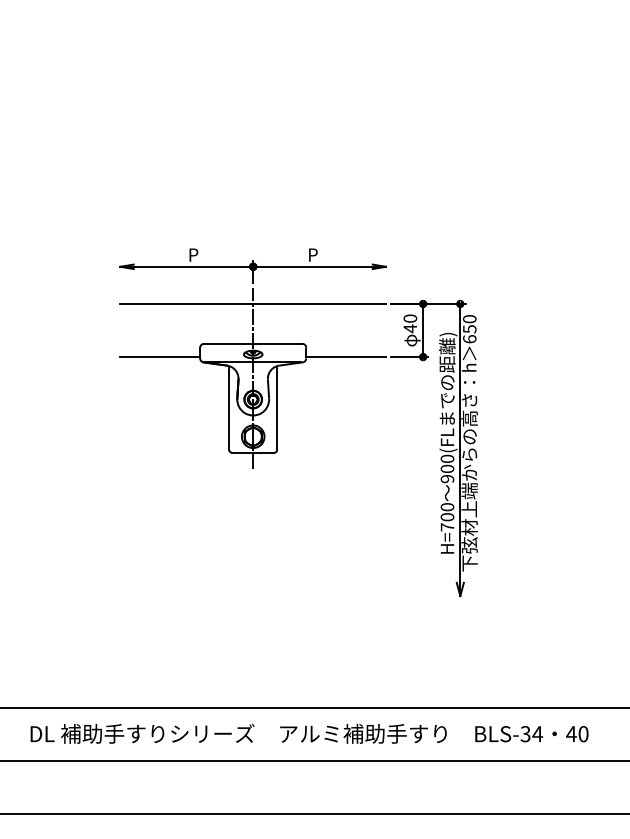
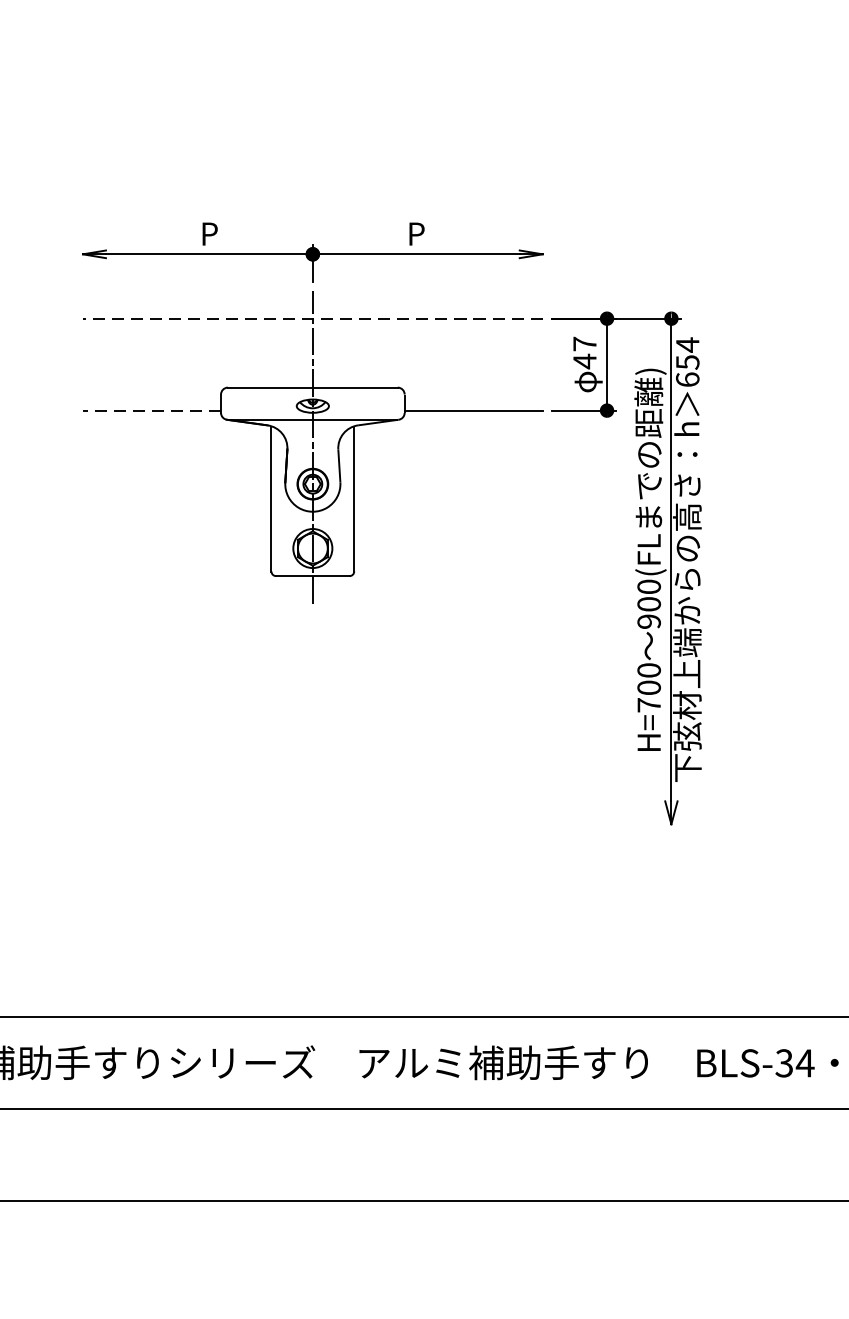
line: (253, 303) -> (313, 317), solid -> dashed
text: (410, 318) -> (585, 343), 40 -> 47
text: (469, 318) -> (687, 343), 650 -> 654
line: (160, 357) -> (152, 411), solid -> dashed

